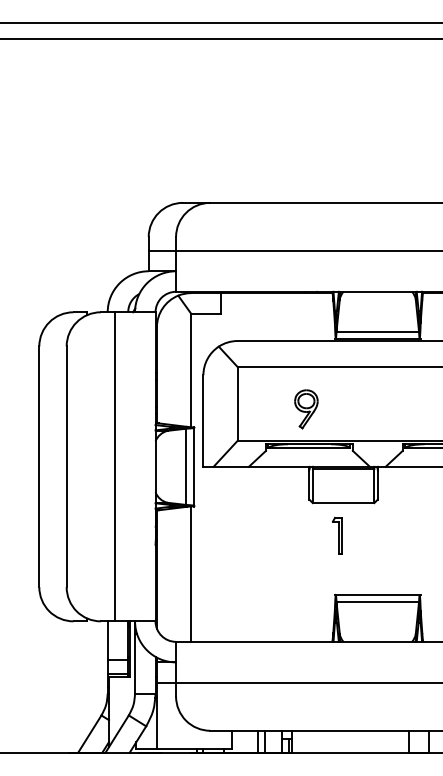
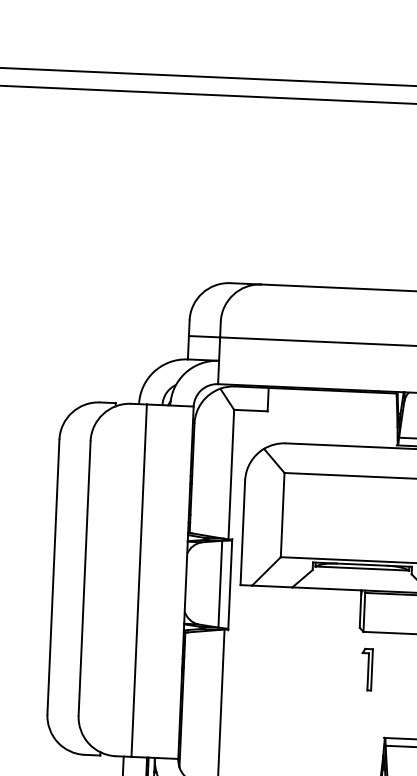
part: (306, 409) -> (360, 524), removed
part: (336, 535) -> (366, 669), moved

